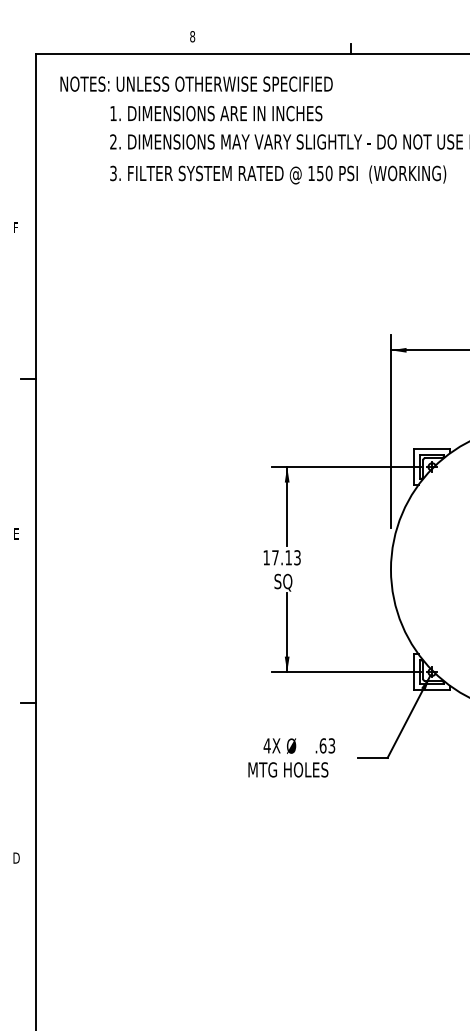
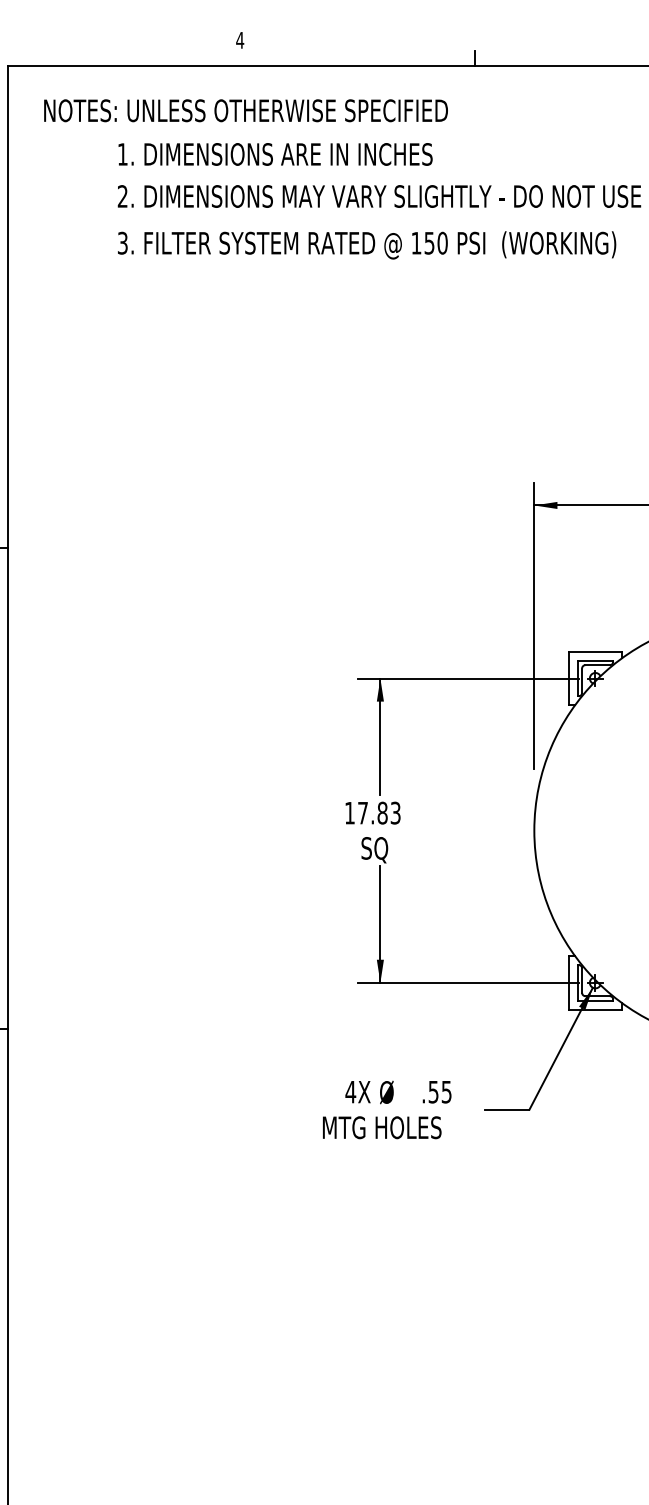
text: (191, 36) -> (238, 40), 8 -> 4
text: (288, 557) -> (382, 812), 17.13 -> 17.83
text: (327, 745) -> (440, 1091), .63 -> .55

